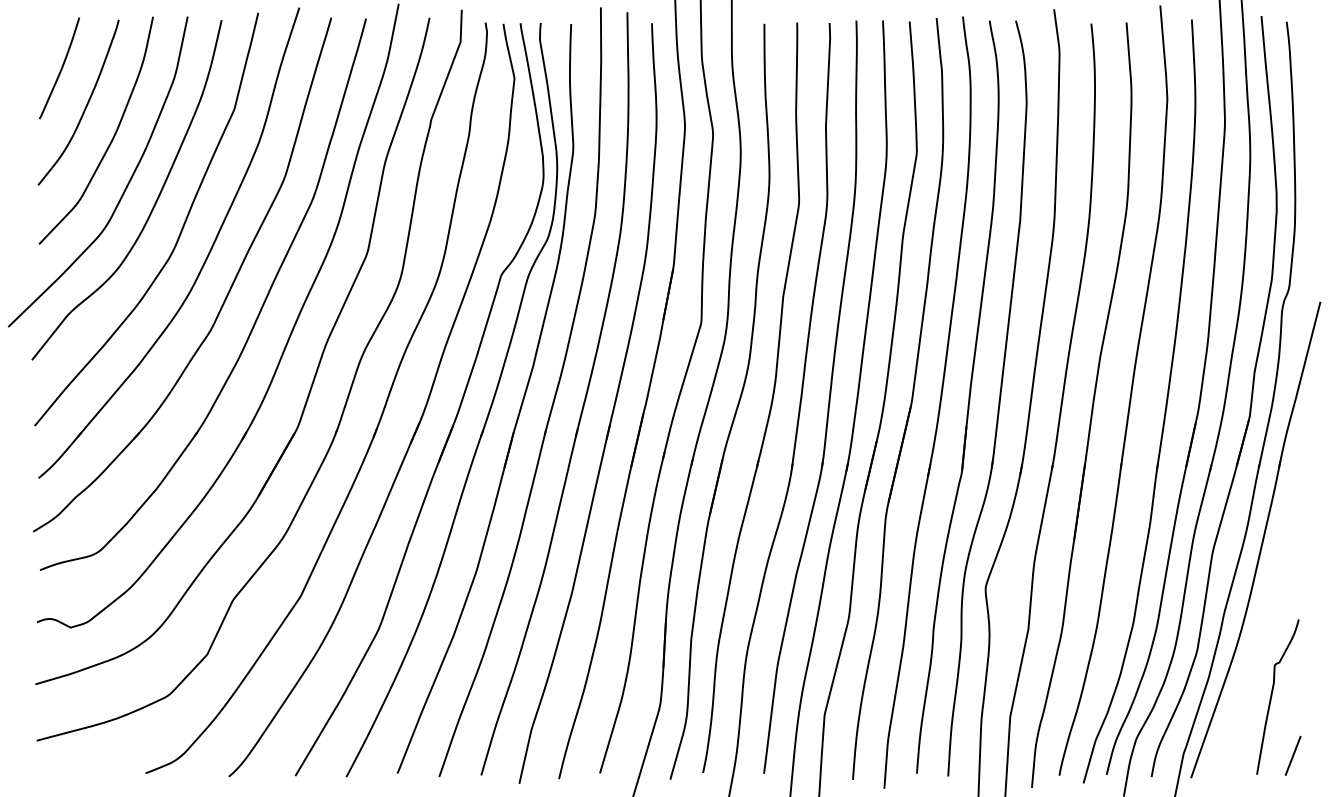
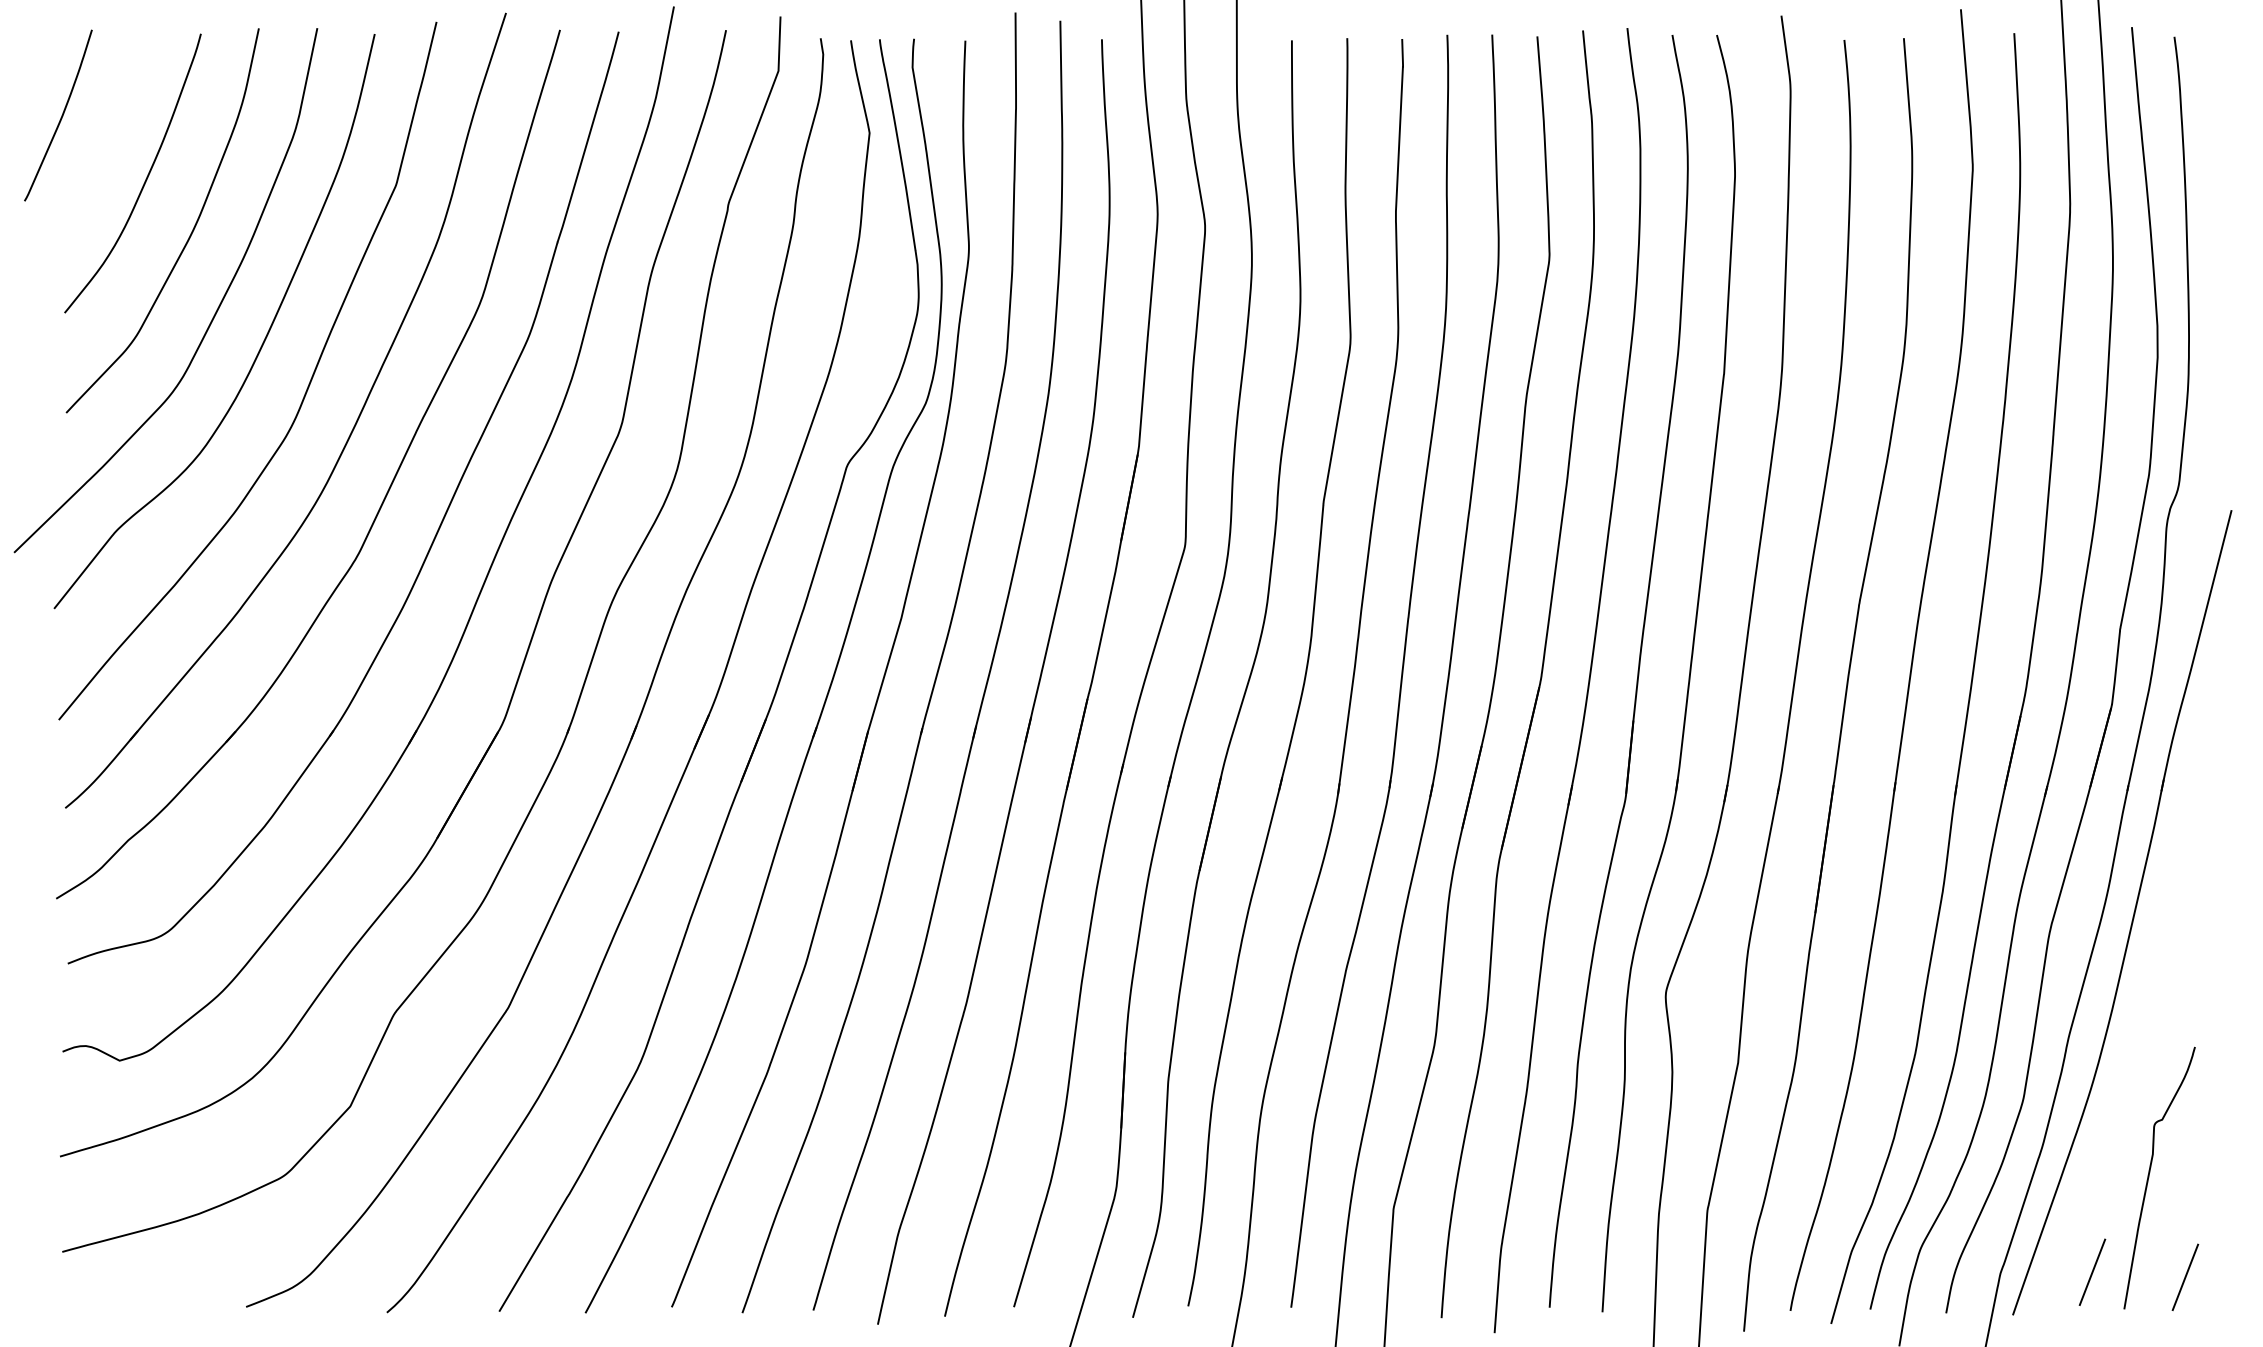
curve: (60, 68) -> (60, 115), moved
line: (1237, 752) -> (2091, 1271), added

